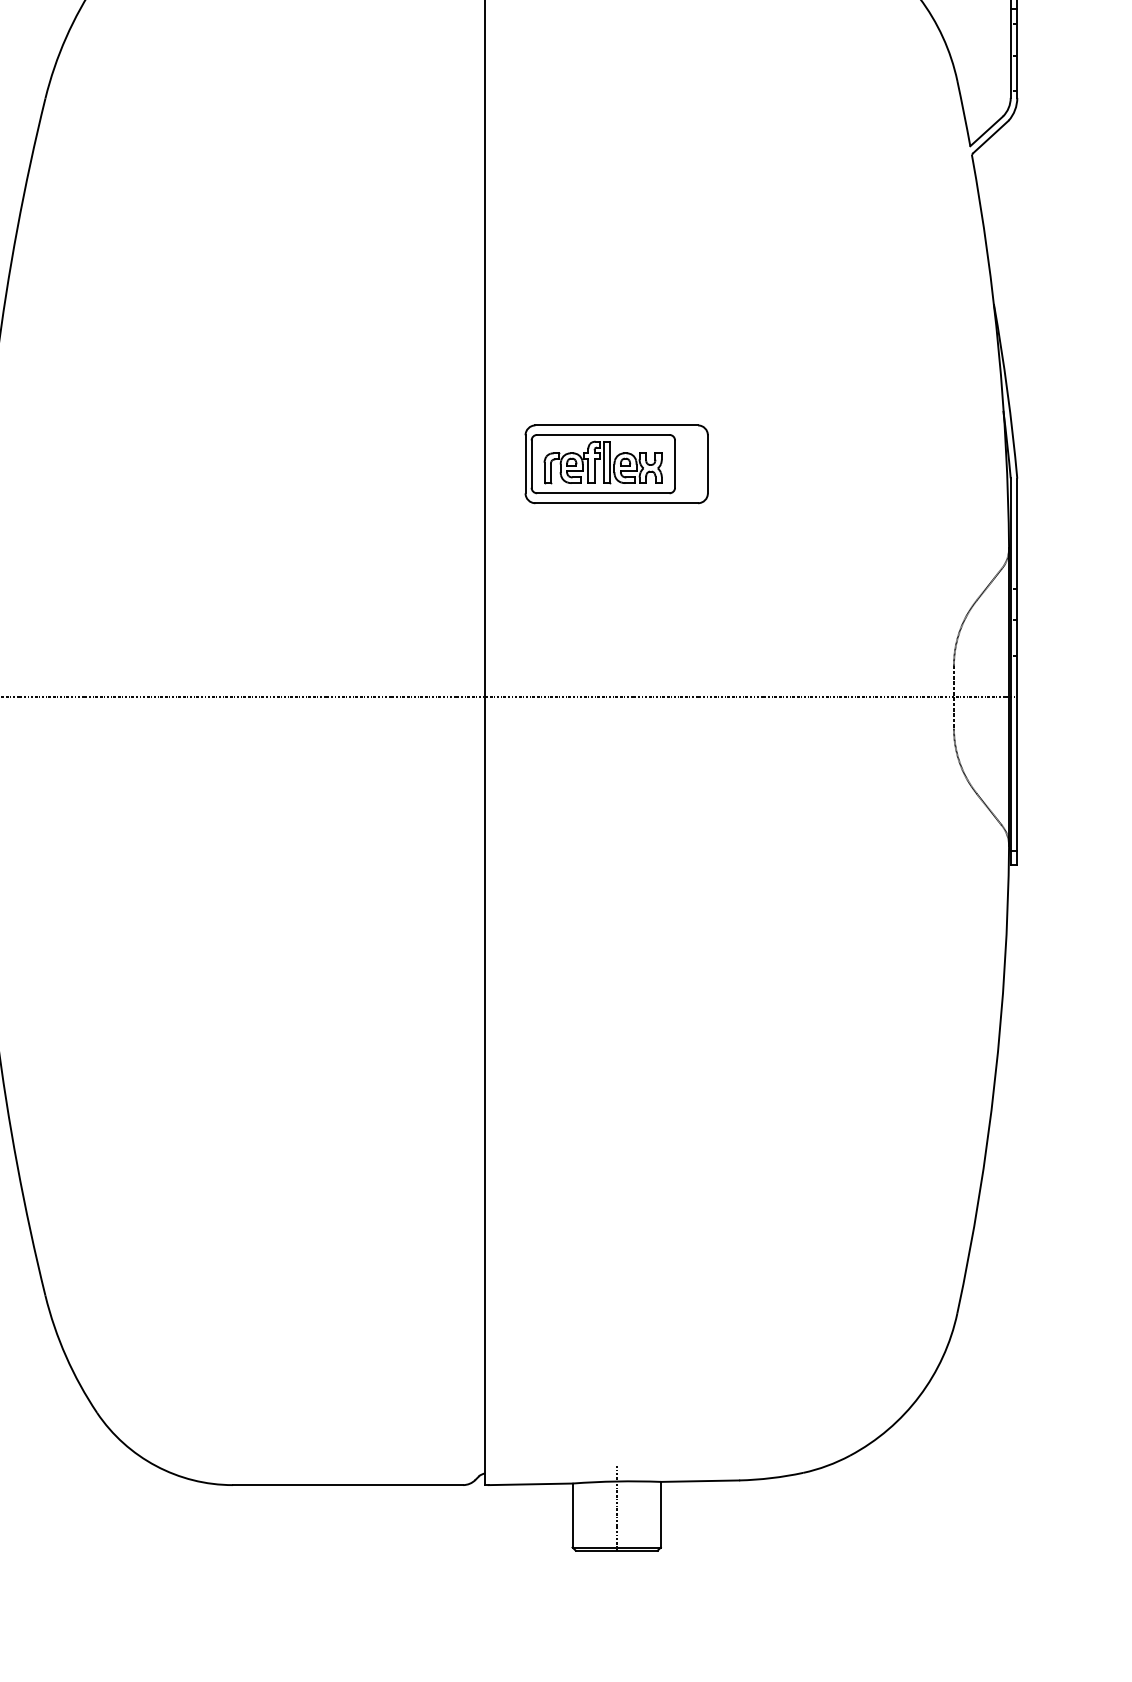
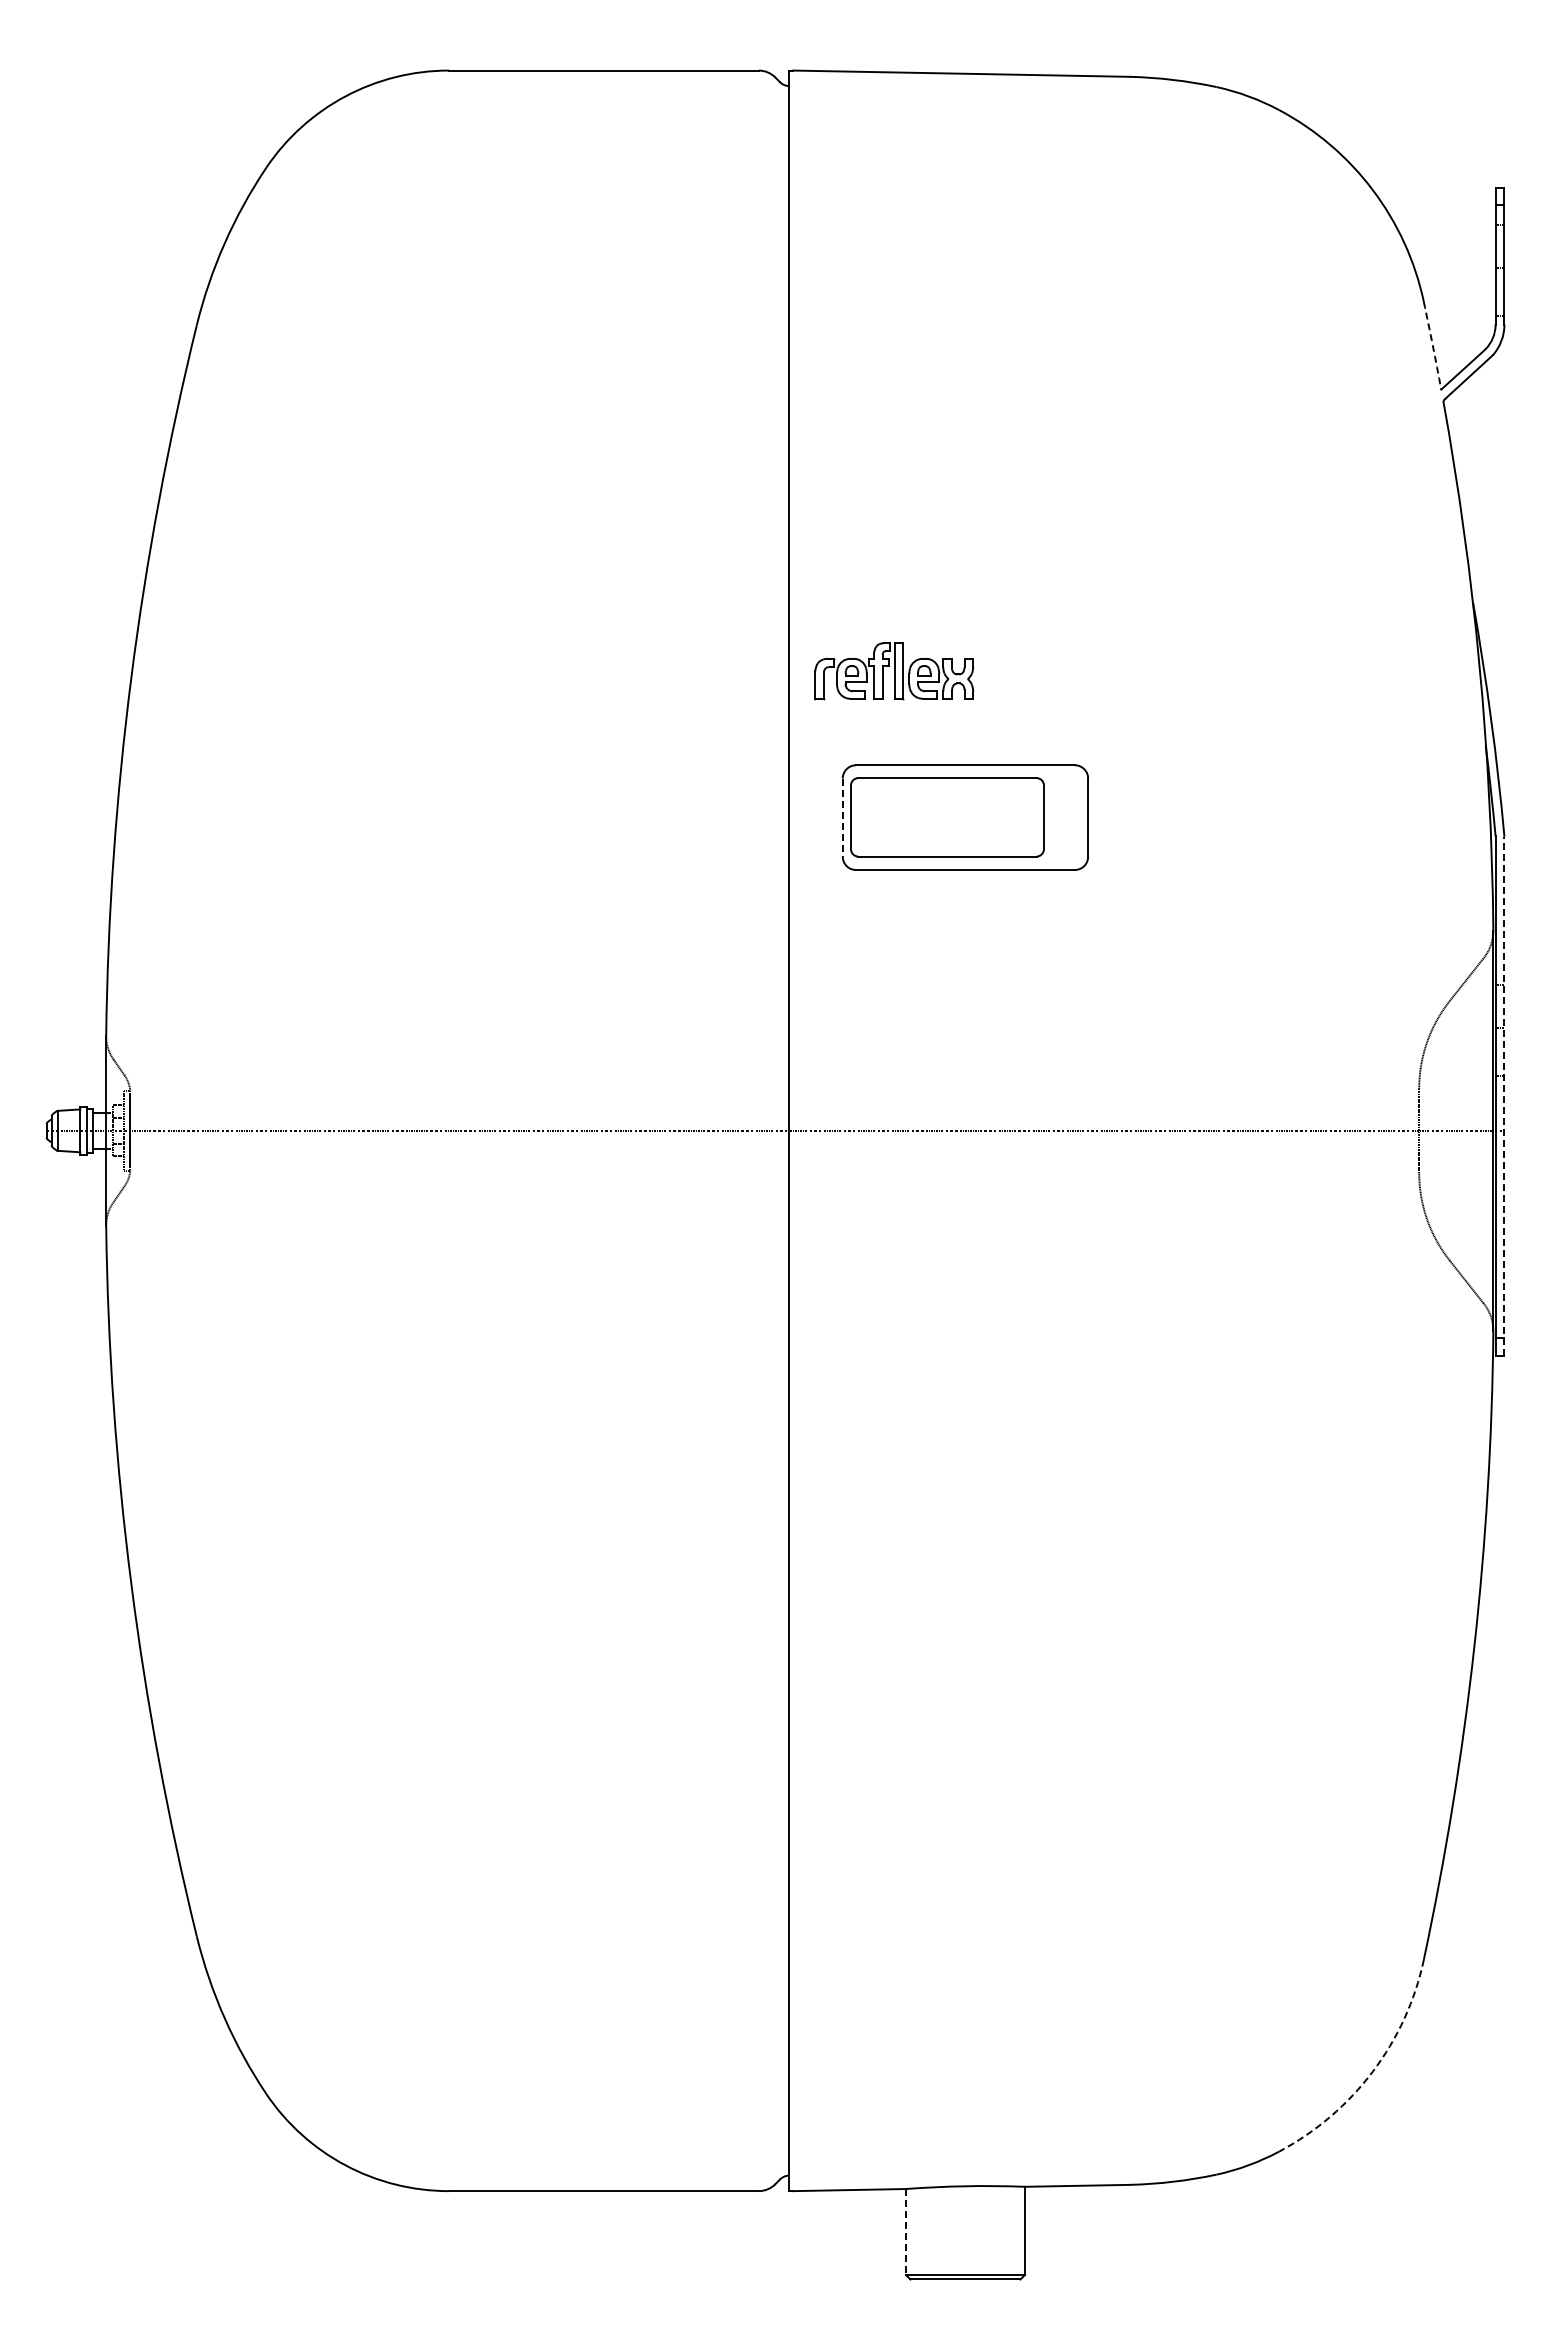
arc: (963, 113) -> (1432, 345), solid -> dashed
part: (603, 462) -> (894, 671), moved
line: (525, 464) -> (842, 818), solid -> dashed
line: (1017, 671) -> (1504, 1096), solid -> dashed
arc: (919, 1396) -> (1372, 2071), solid -> dashed
line: (616, 1506) -> (965, 2220), removed
line: (572, 1515) -> (906, 2232), solid -> dashed

